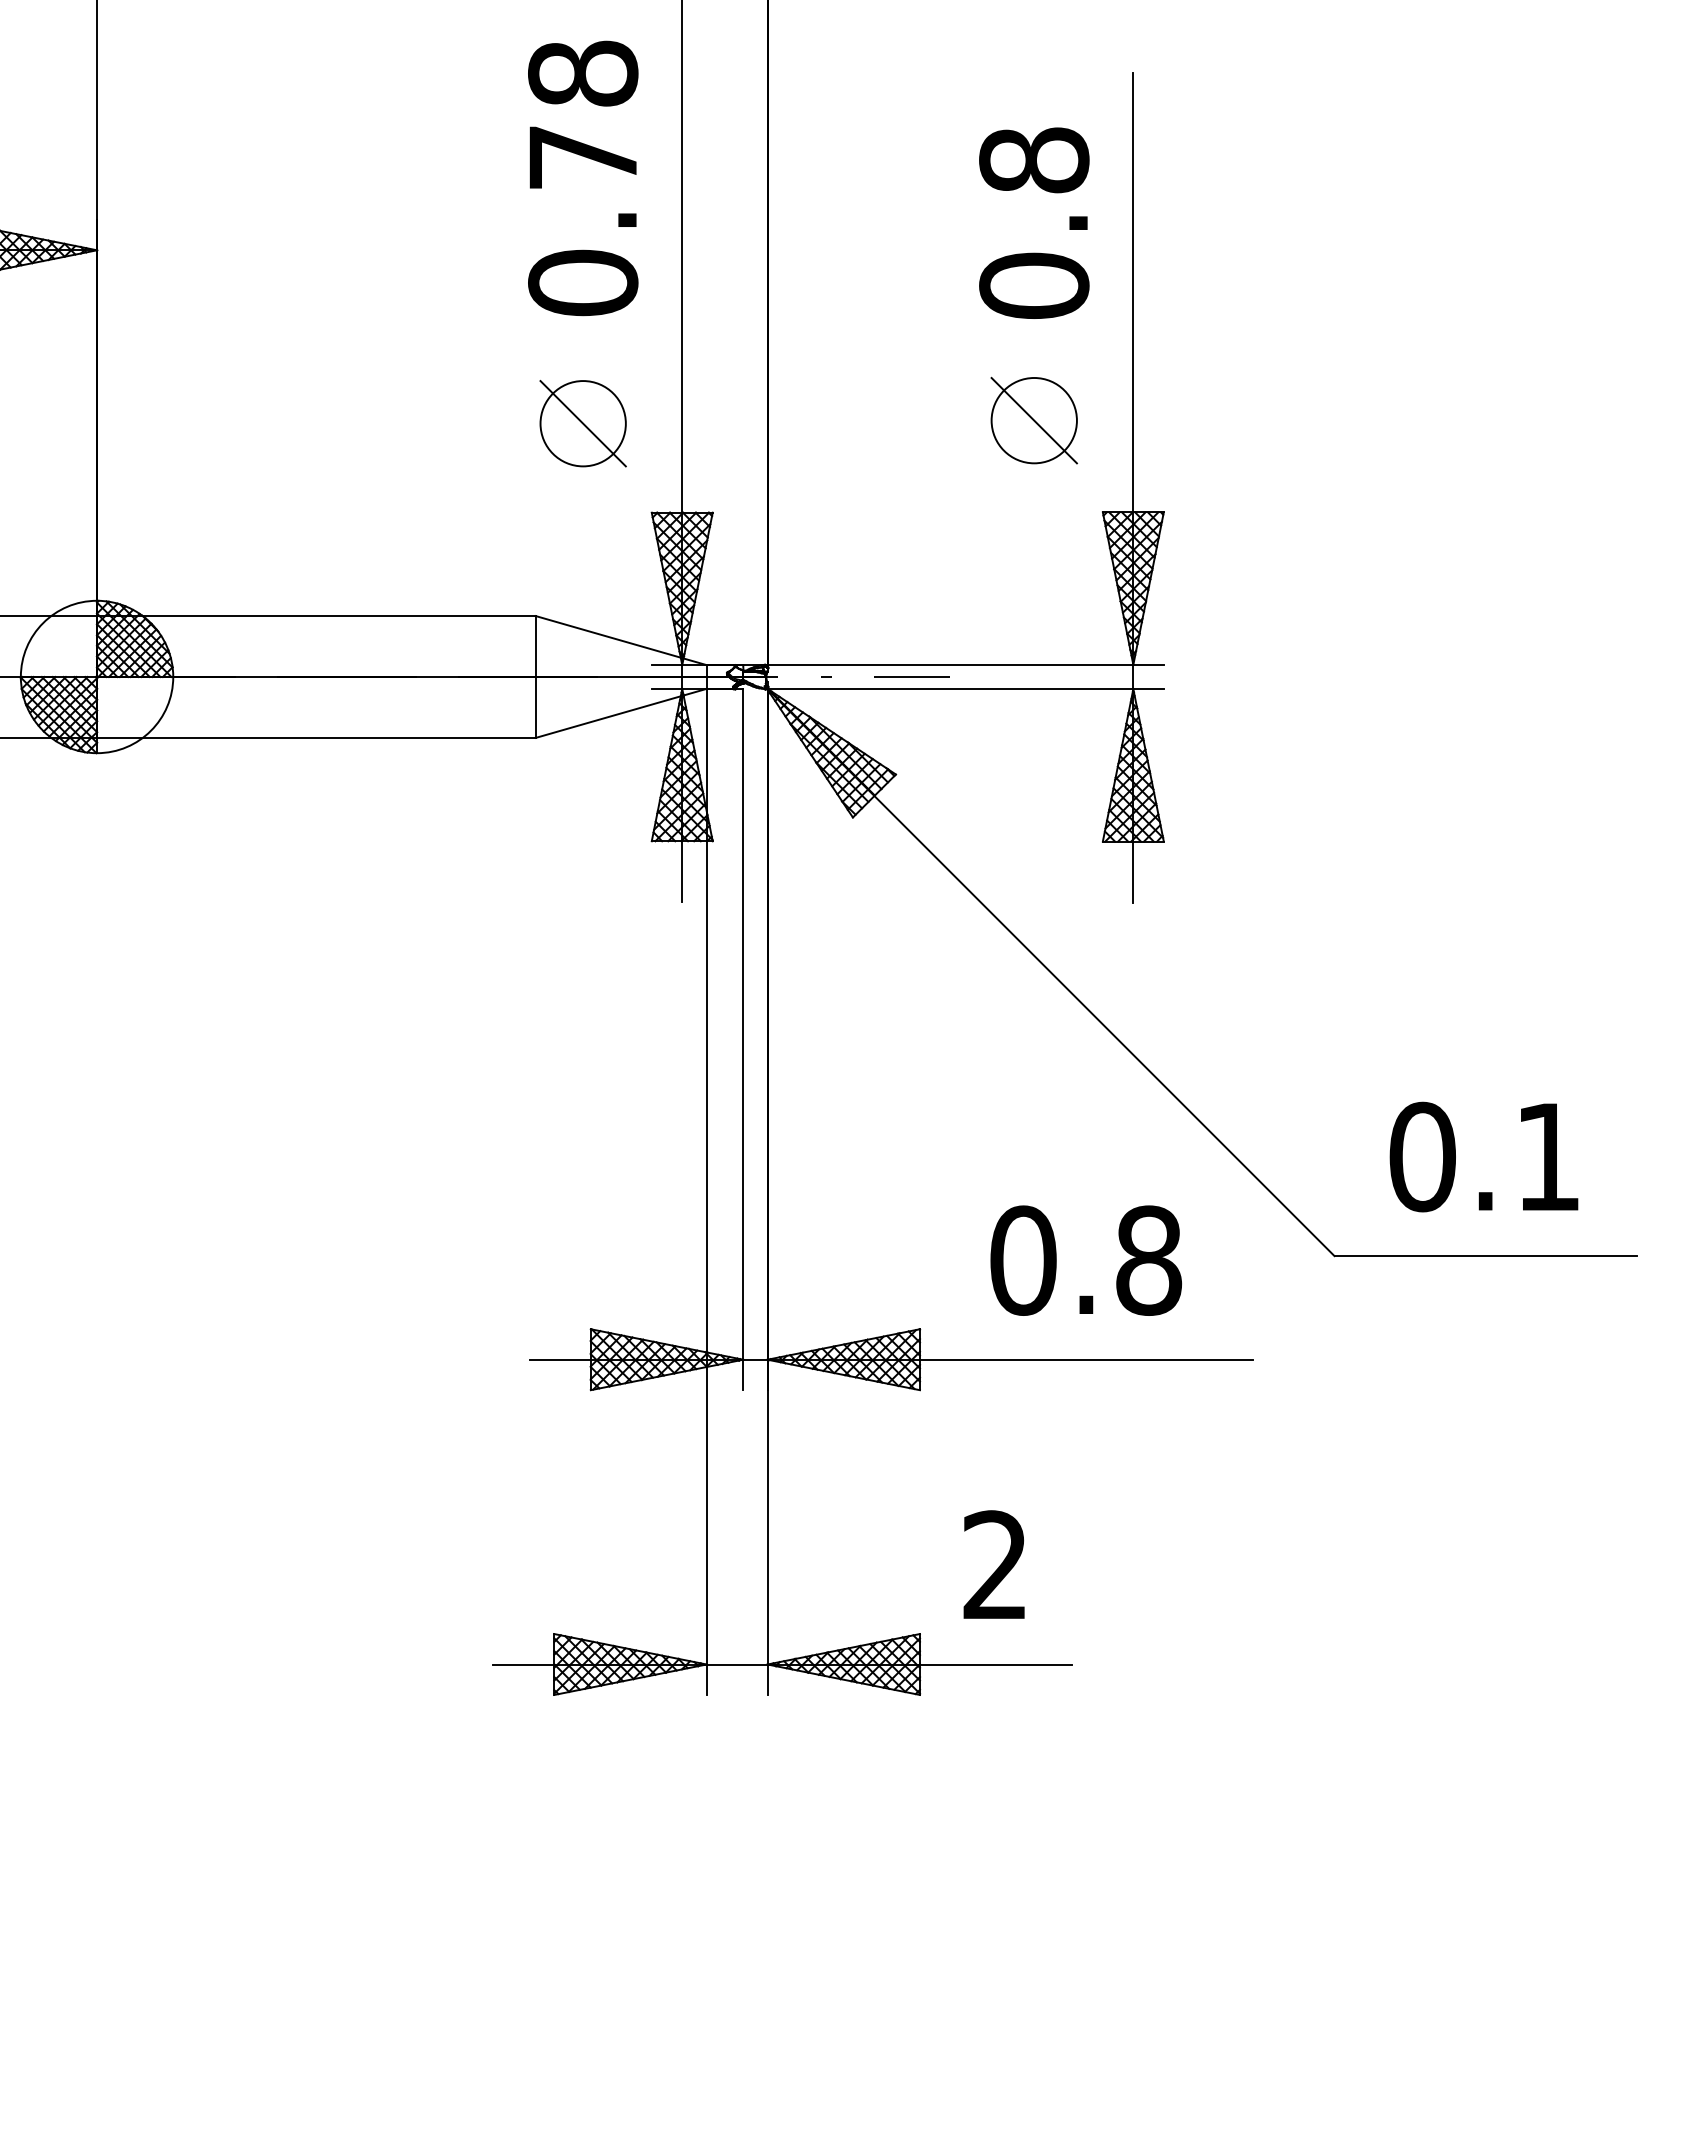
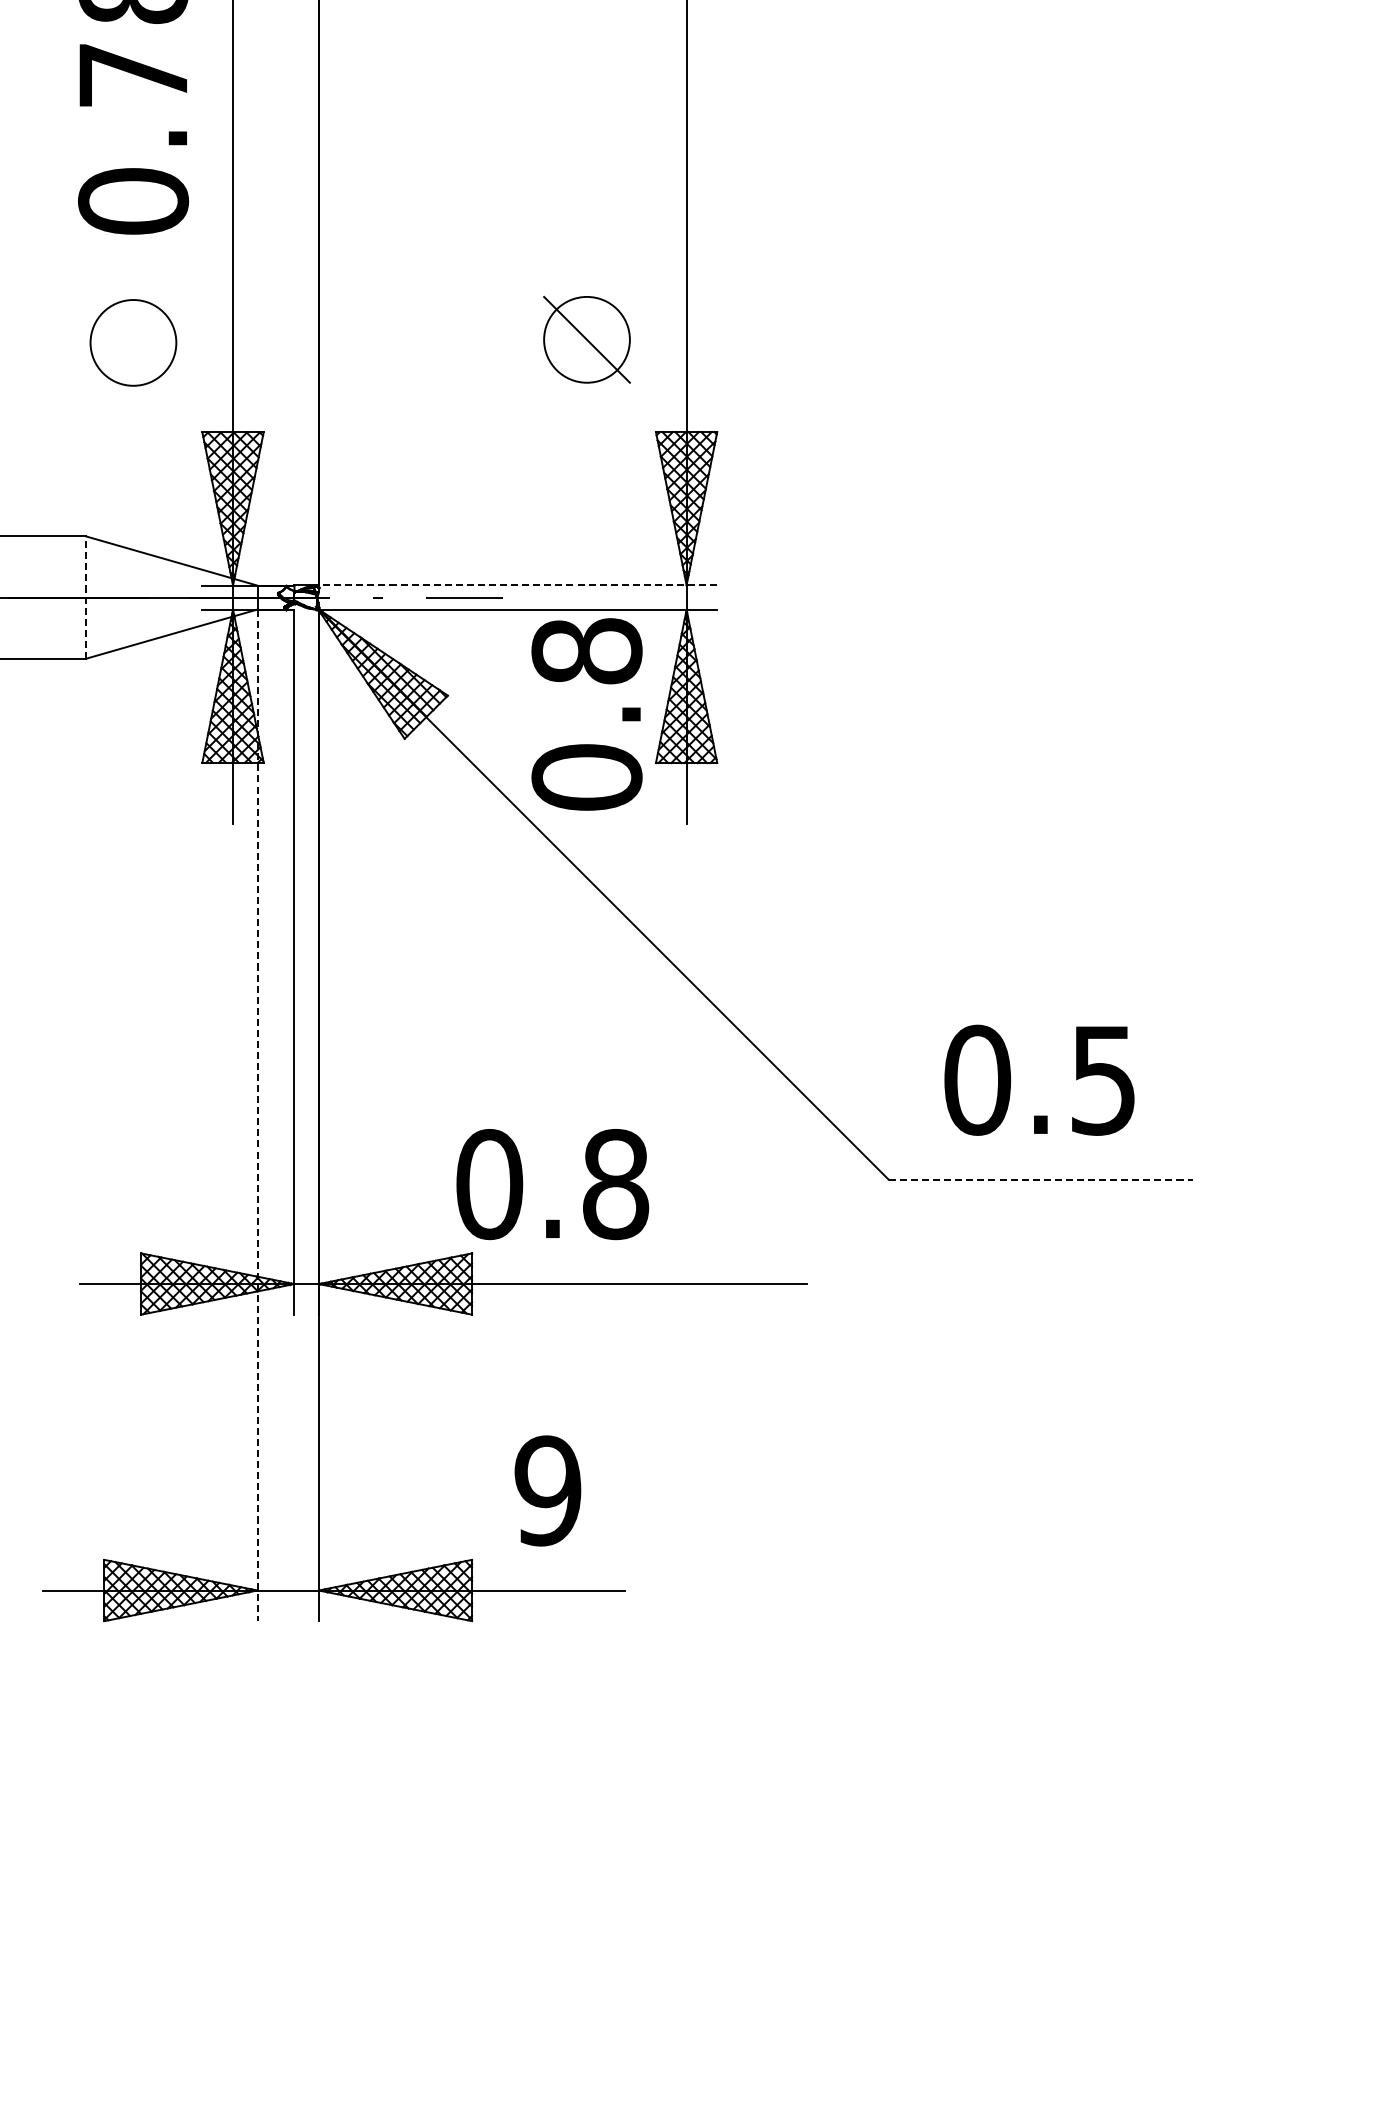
text: (1034, 222) -> (587, 713), moved
line: (582, 423) -> (132, 342), removed
line: (964, 664) -> (516, 585), solid -> dashed
line: (535, 677) -> (85, 598), solid -> dashed
text: (1547, 1157) -> (1103, 1080), 0.1 -> 0.5
line: (706, 1192) -> (257, 1115), solid -> dashed
line: (1486, 1256) -> (1041, 1180), solid -> dashed
text: (1085, 1260) -> (552, 1184), moved
text: (995, 1565) -> (548, 1490), 2 -> 9

